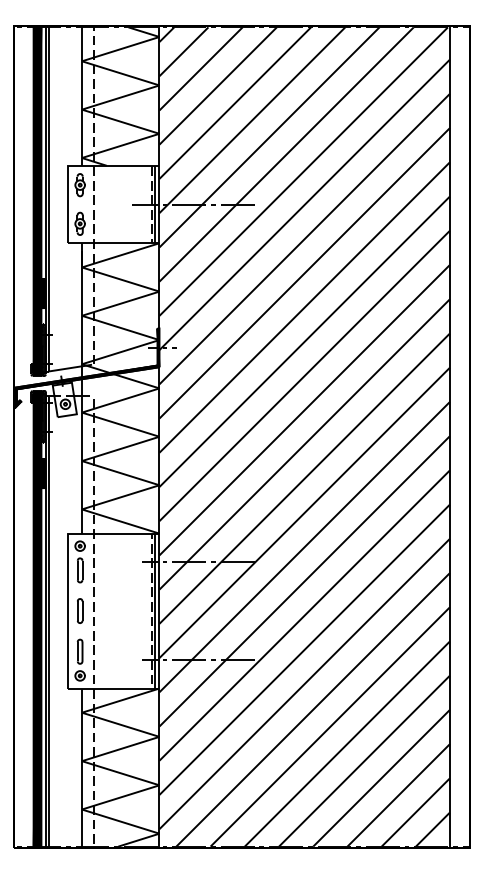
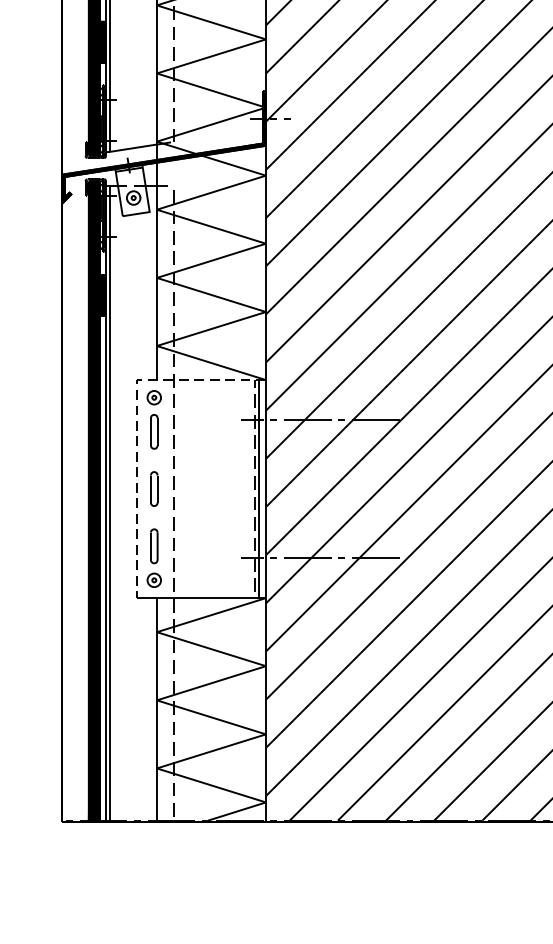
line: (67, 564) -> (136, 423), solid -> dashed

